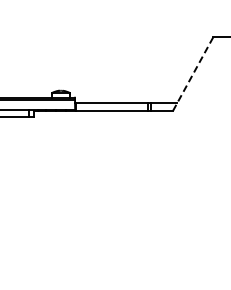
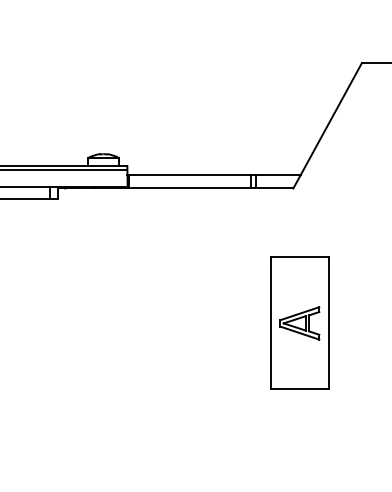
line: (193, 73) -> (328, 124), dashed -> solid
part: (176, 190) -> (299, 323), added

